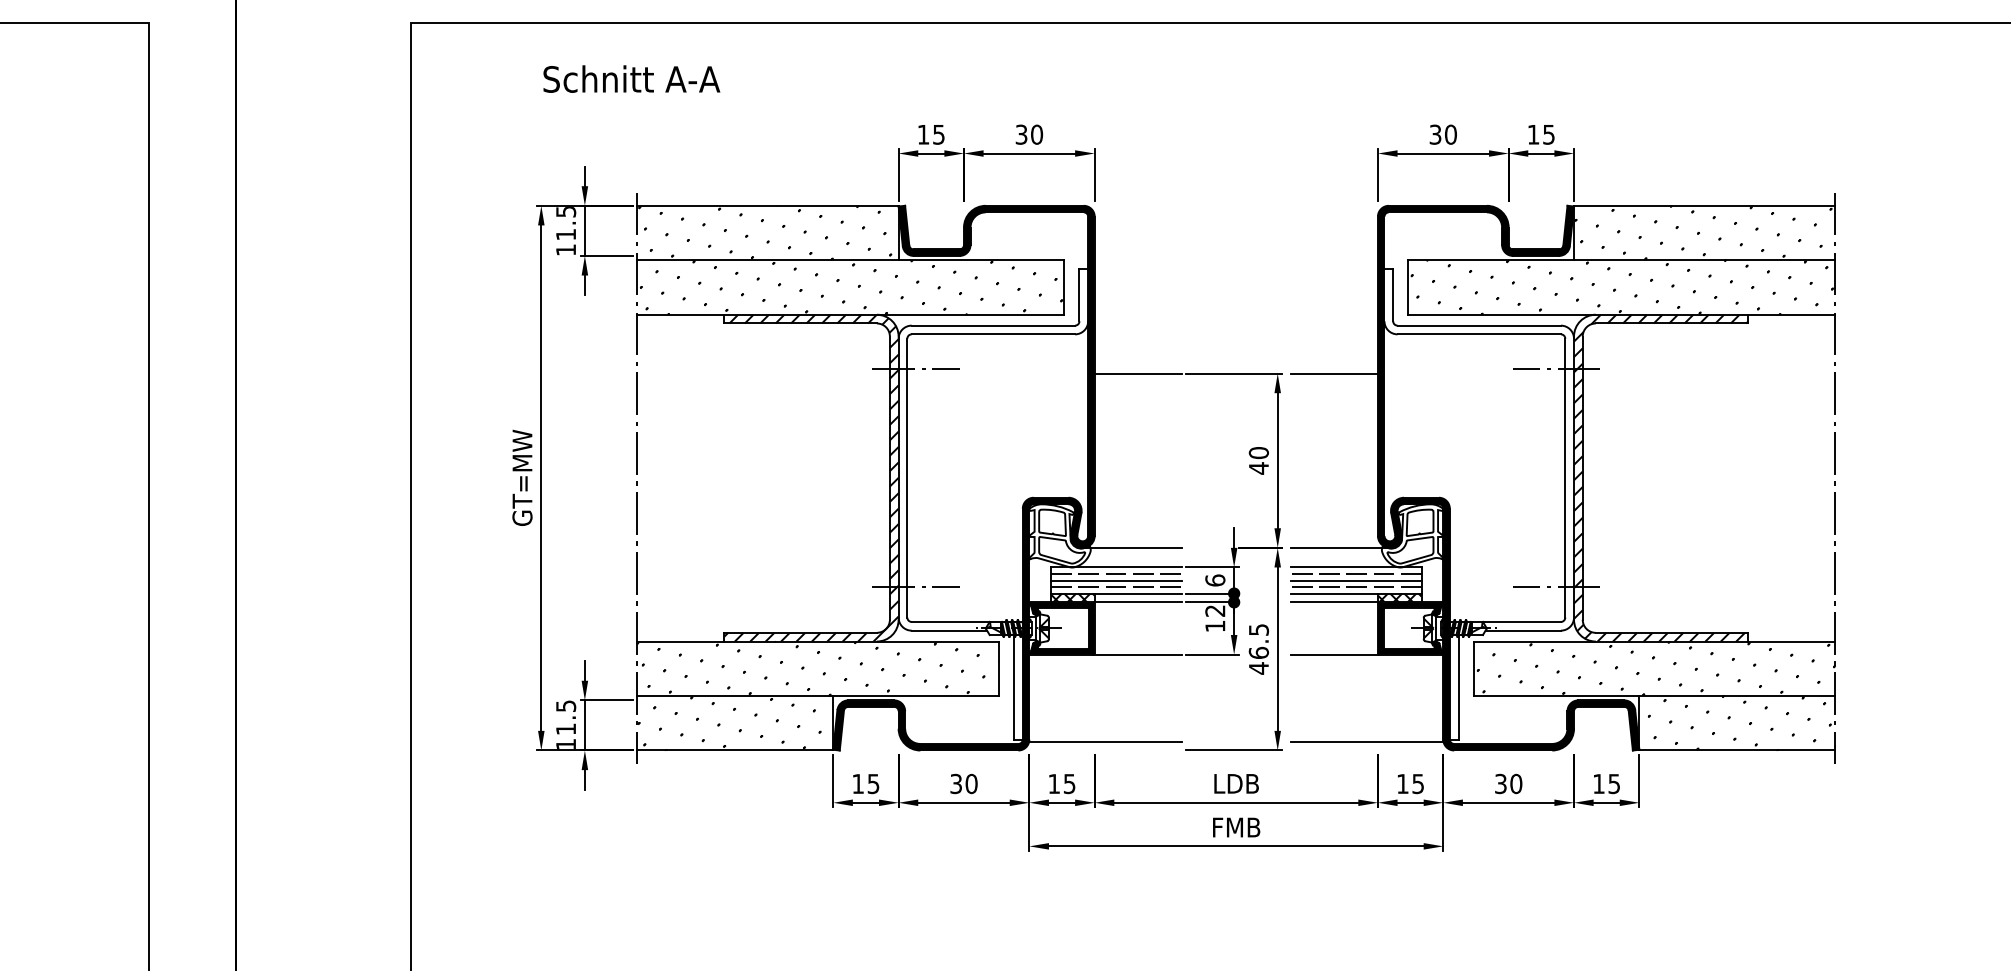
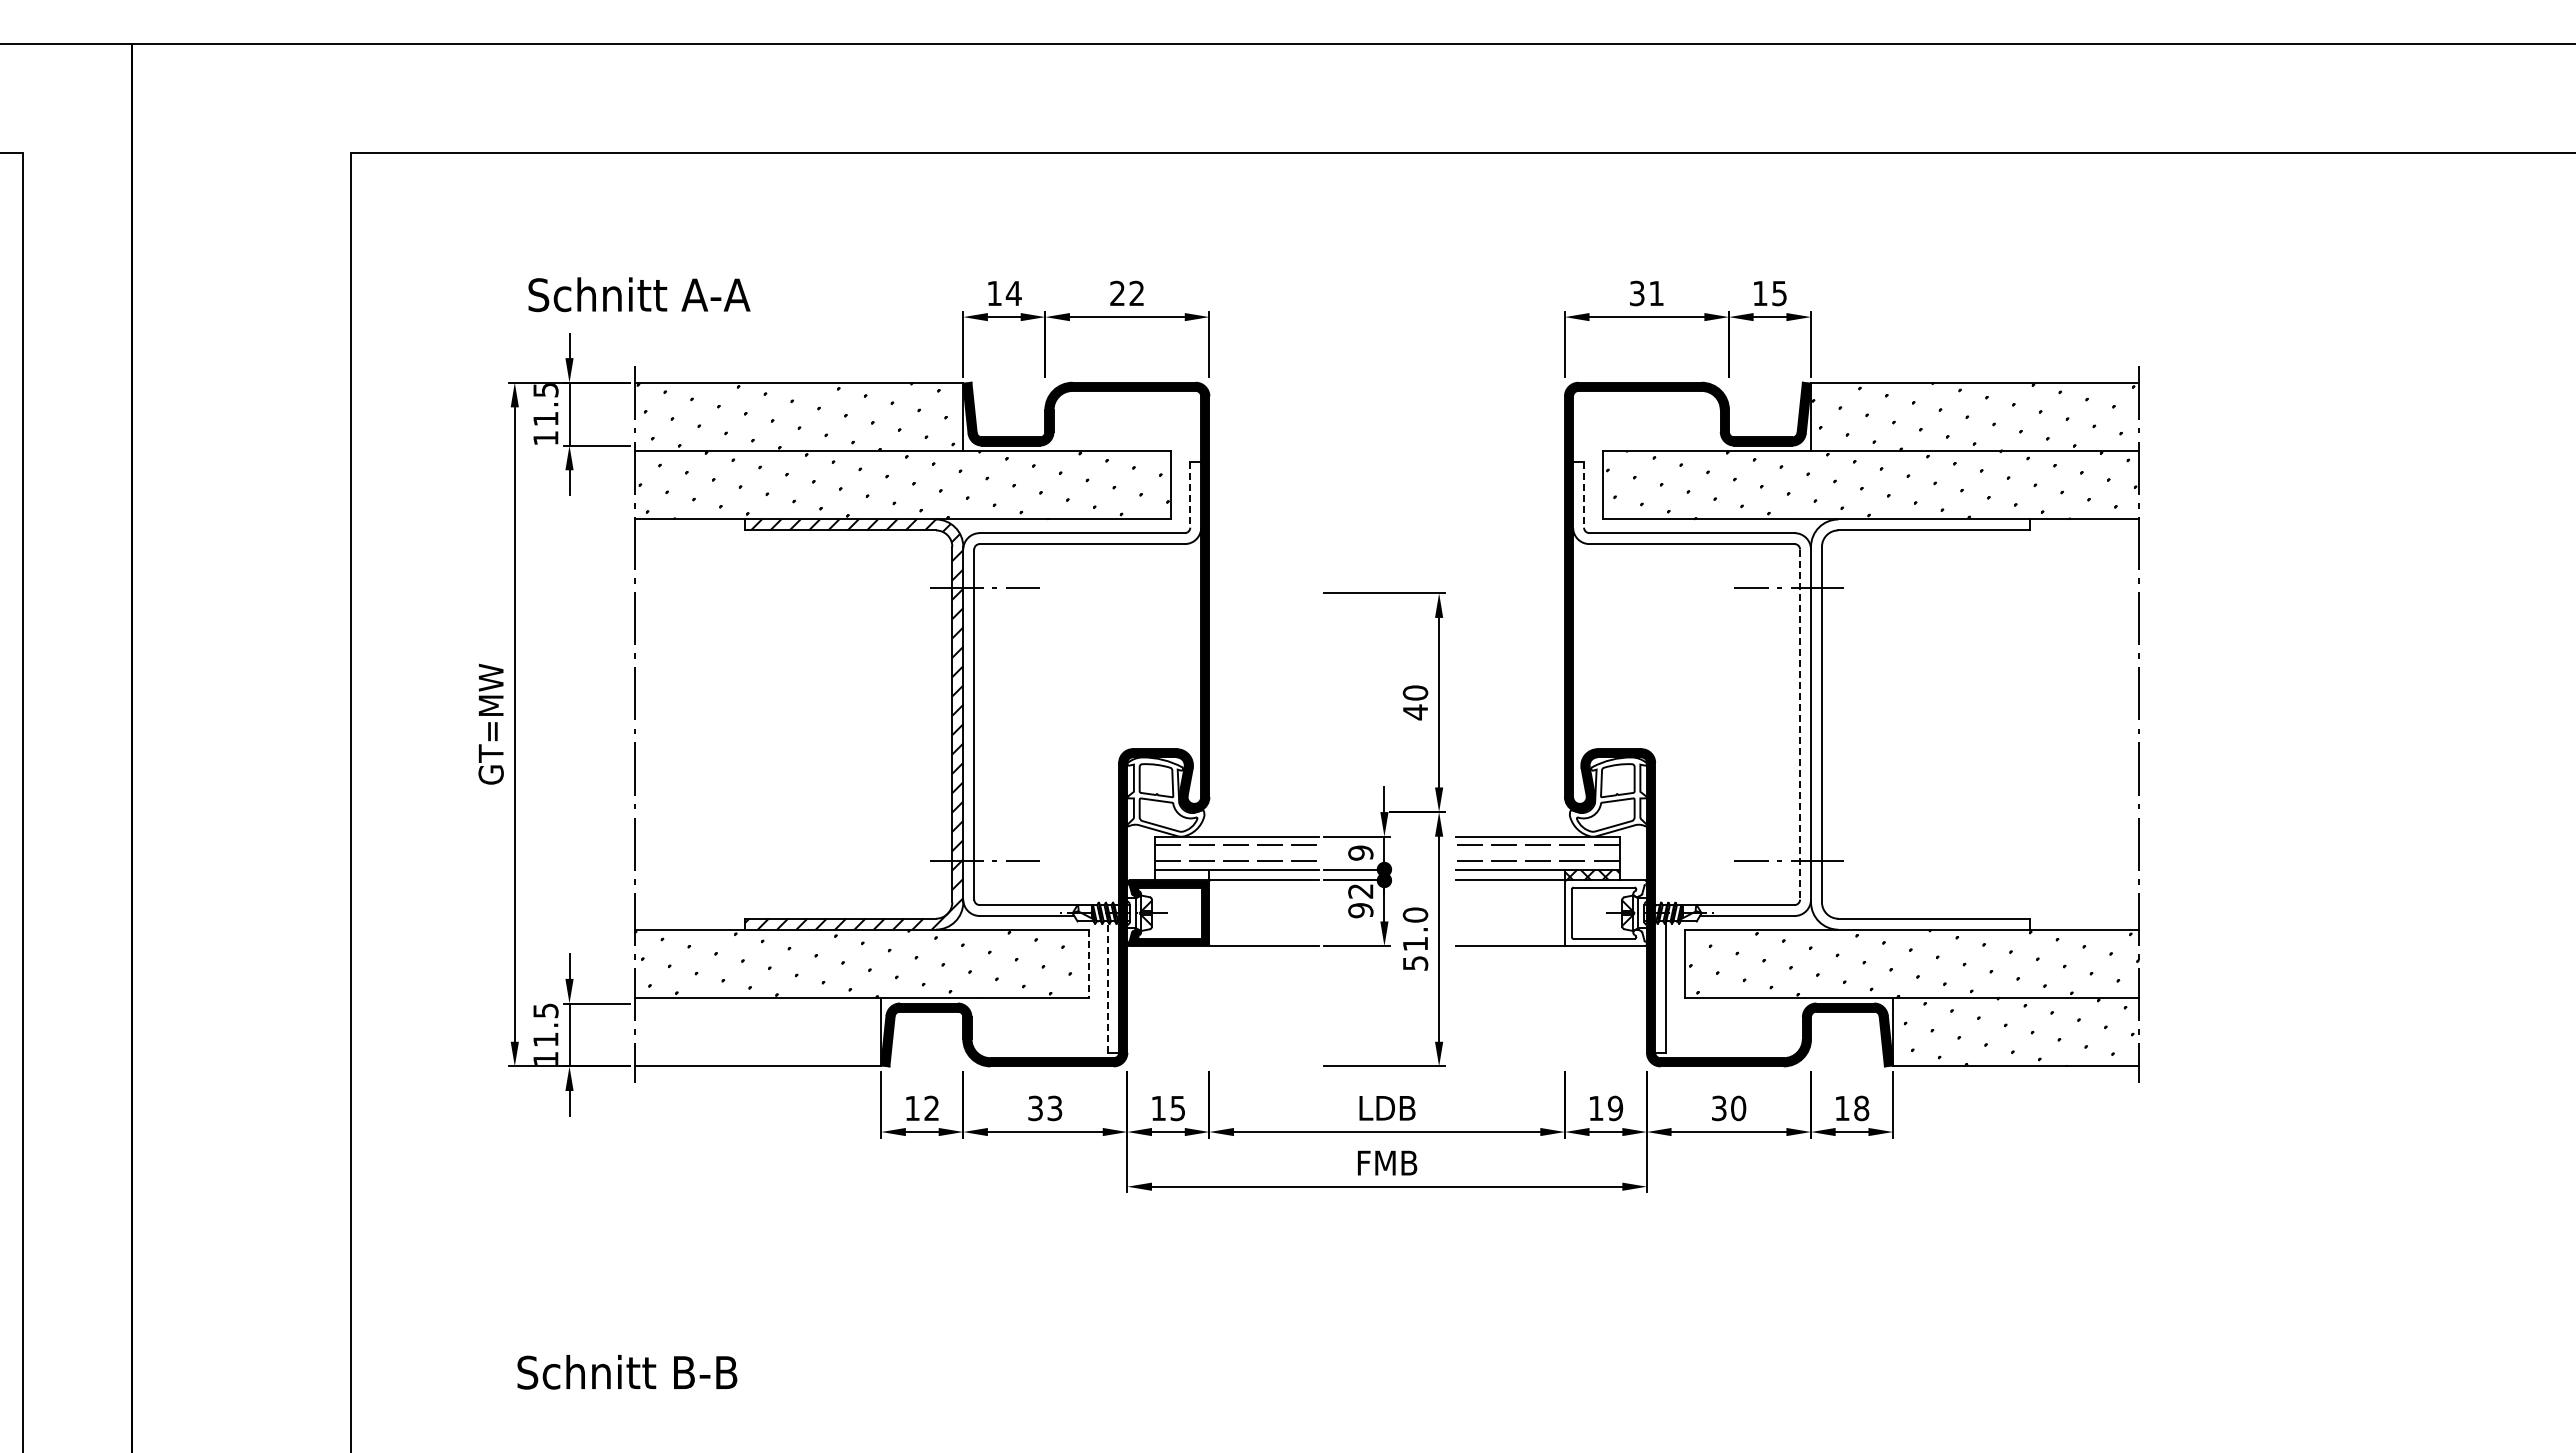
text: (631, 78) -> (639, 294), moved
text: (938, 134) -> (1013, 293), 15 -> 14
text: (1029, 134) -> (1127, 293), 30 -> 22
text: (1450, 134) -> (1656, 293), 30 -> 31
line: (1079, 294) -> (1190, 494), solid -> dashed
line: (1393, 294) -> (1584, 494), solid -> dashed
line: (1137, 373) -> (1263, 593), removed
line: (1333, 373) -> (1509, 593), removed
line: (1565, 478) -> (1800, 725), solid -> dashed
hatch: (1661, 478) -> (1920, 724), removed
line: (1132, 548) -> (1256, 812), removed
line: (1340, 548) -> (1517, 812), removed
line: (1116, 580) -> (1236, 853), removed
text: (1215, 580) -> (1360, 852), 6 -> 9
line: (1356, 580) -> (1537, 853), removed
hatch: (1072, 597) -> (1181, 874), removed
text: (1215, 626) -> (1360, 910), 12 -> 92
fill: (1410, 628) -> (1605, 913), removed
text: (1258, 649) -> (1415, 939), 46.5 -> 51.0
line: (999, 669) -> (1089, 964), solid -> dashed
line: (1014, 686) -> (1108, 986), solid -> dashed
hatch: (733, 723) -> (756, 1032), removed
line: (1105, 741) -> (1222, 1055), removed
line: (1367, 741) -> (1551, 1055), removed
text: (1418, 783) -> (1615, 1107), 15 -> 19
text: (873, 784) -> (931, 1108), 15 -> 12
text: (971, 784) -> (1054, 1108), 30 -> 33
text: (1614, 784) -> (1861, 1108), 15 -> 18

